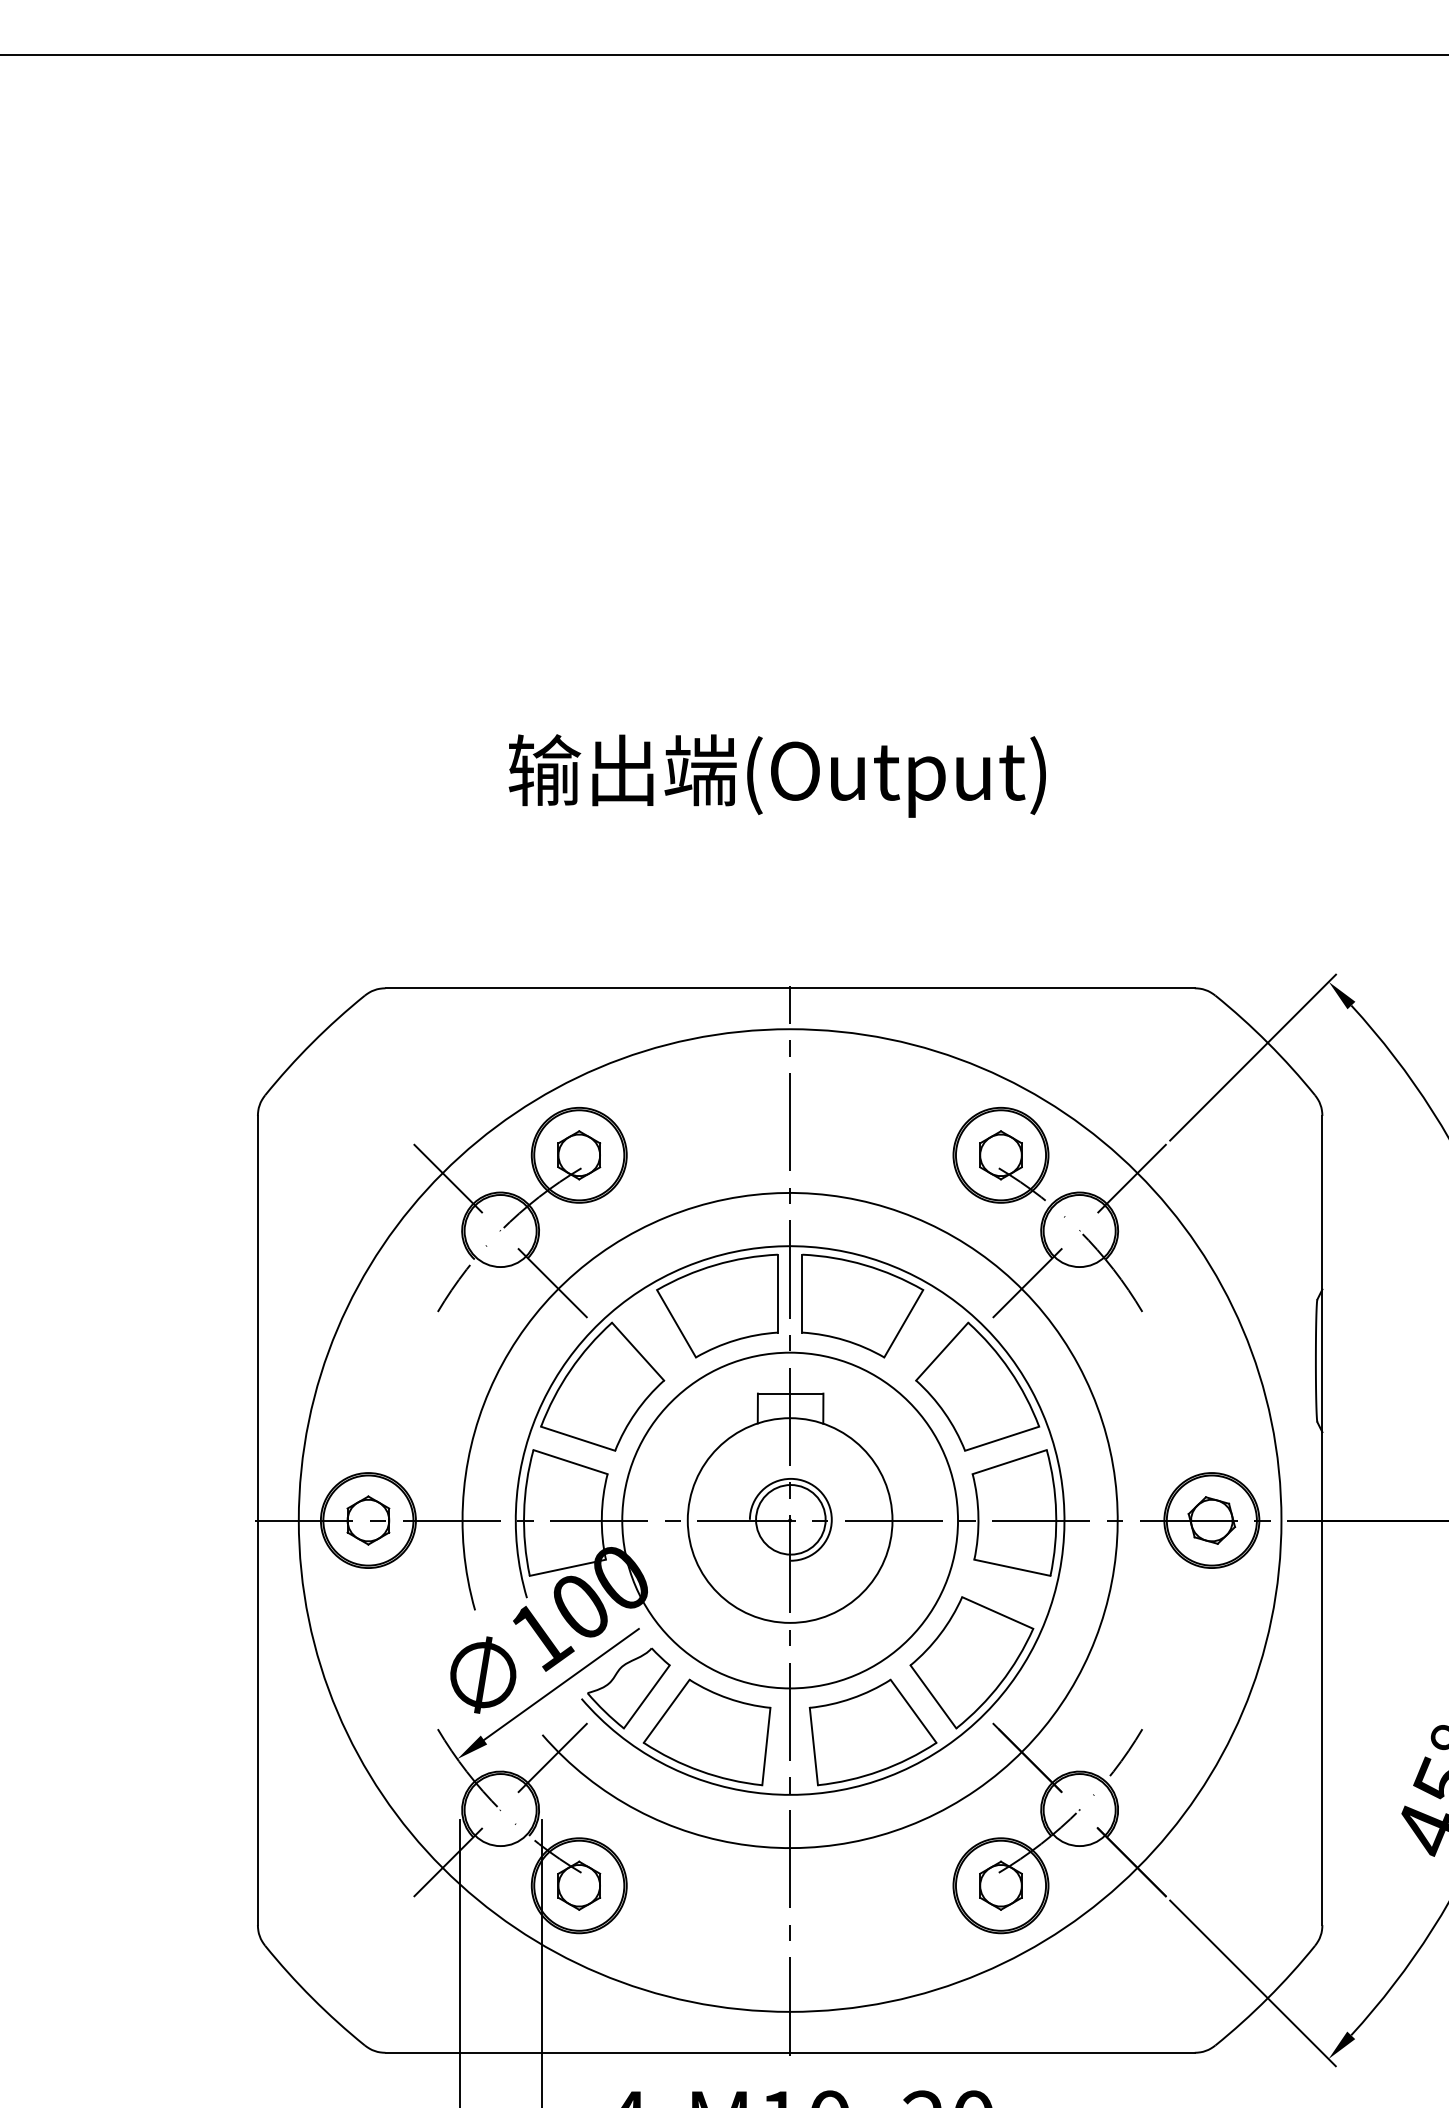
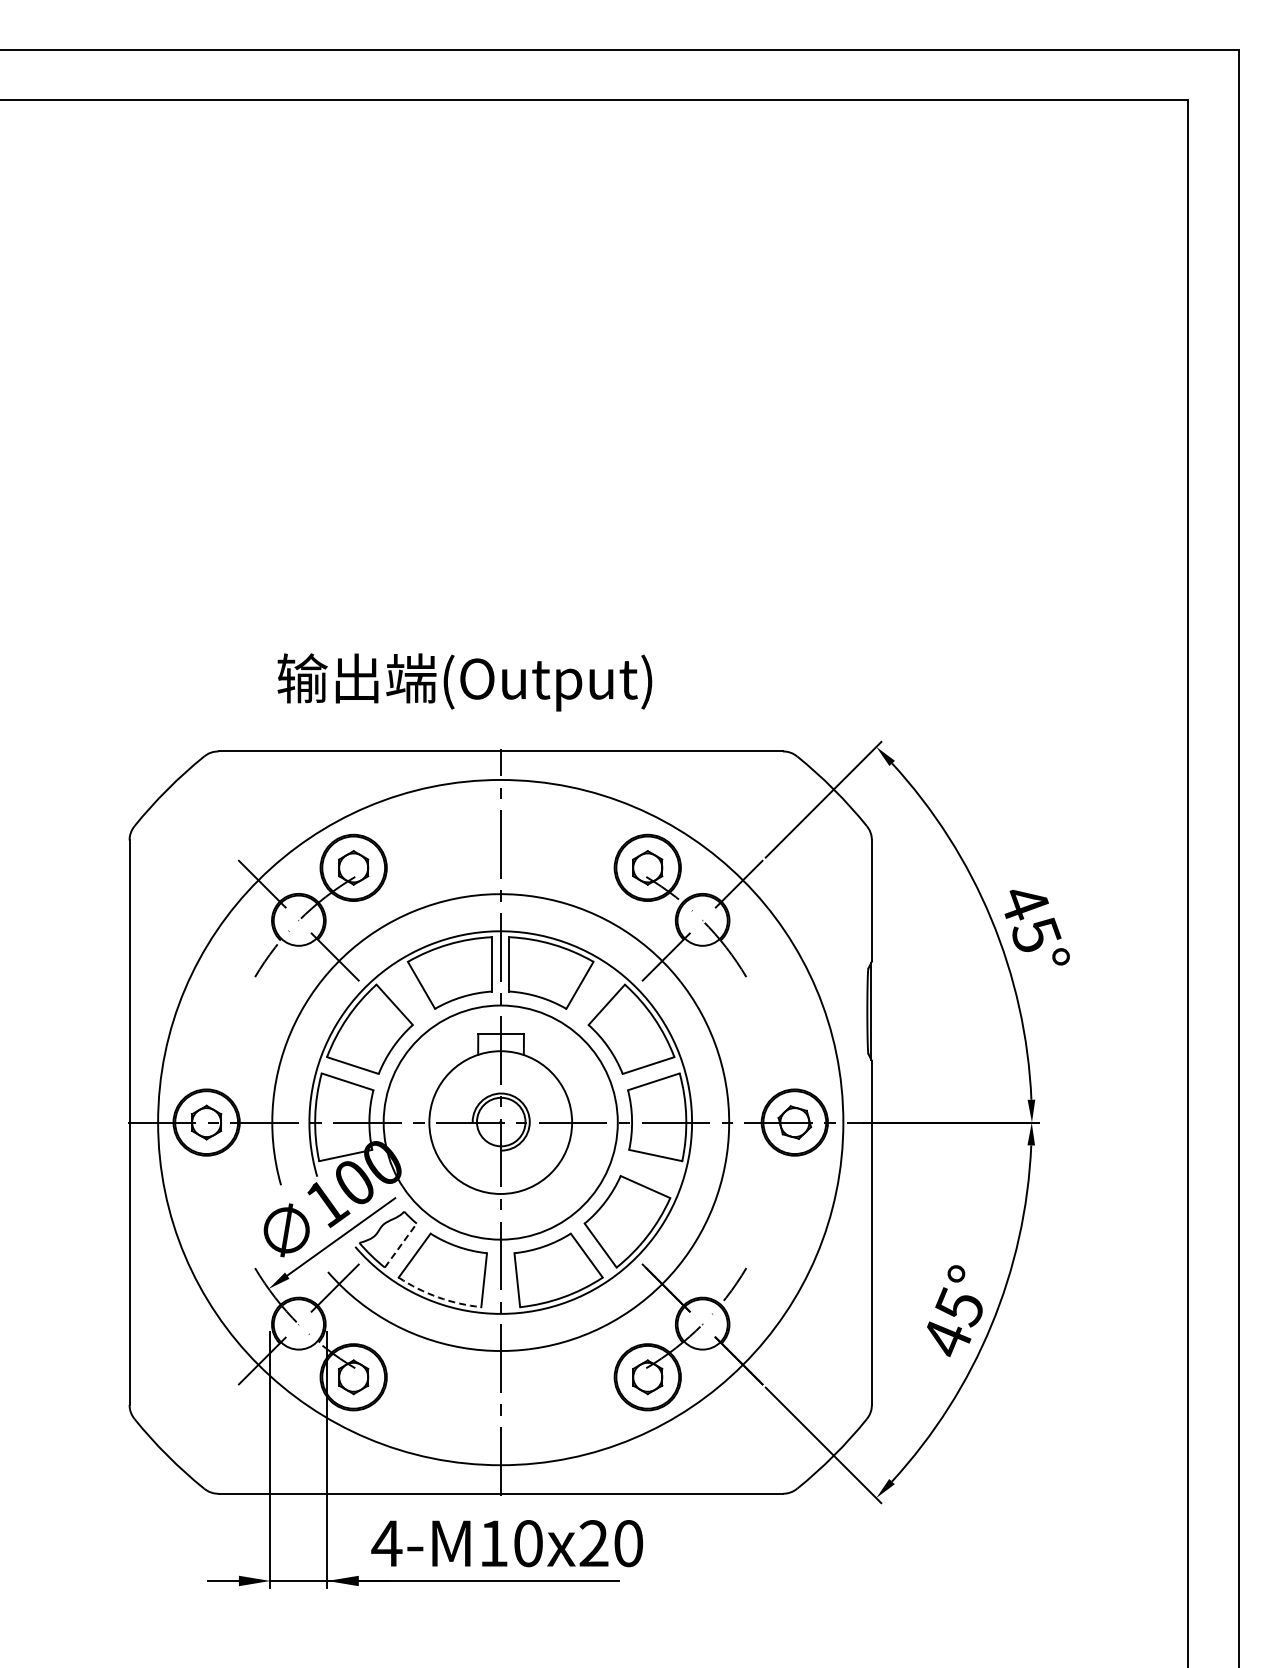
text: (776, 776) -> (464, 682), moved
line: (647, 1696) -> (401, 1245), solid -> dashed
arc: (700, 1771) -> (438, 1297), solid -> dashed

